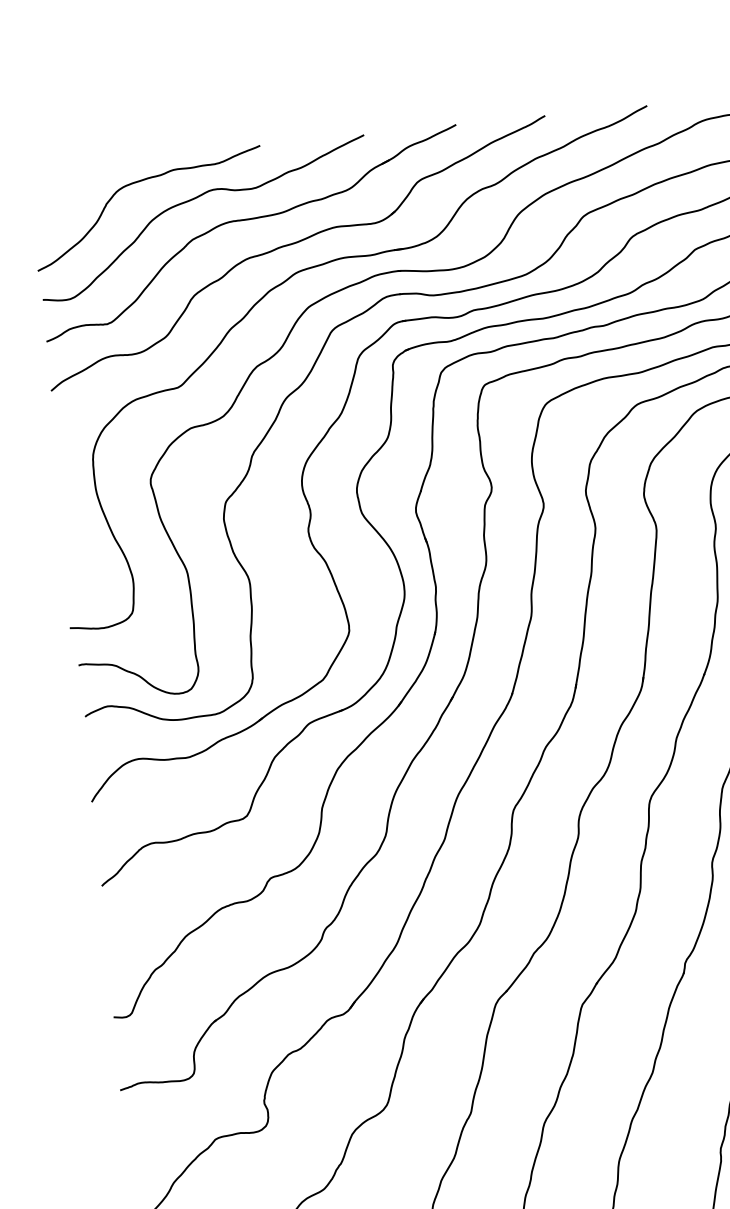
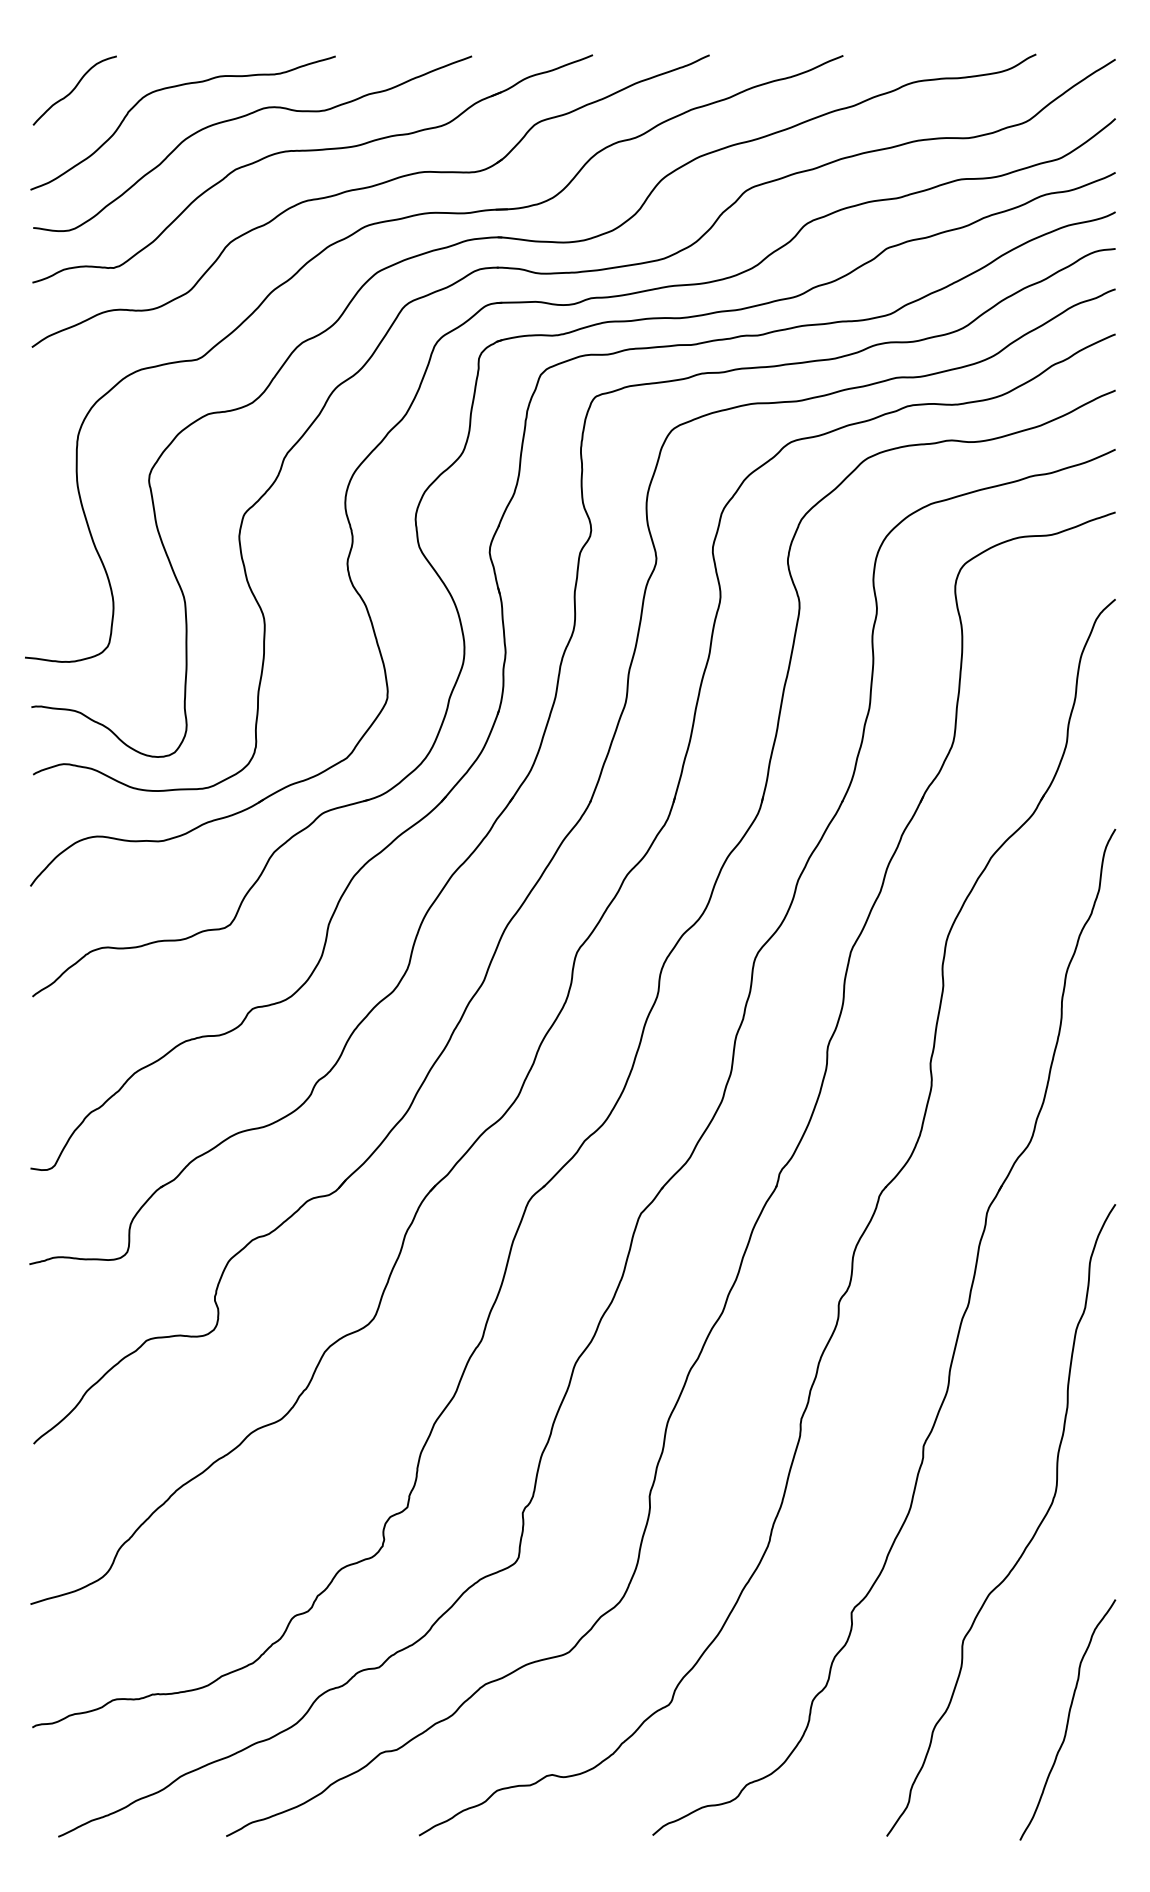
curve: (63, 191) -> (74, 90), added

